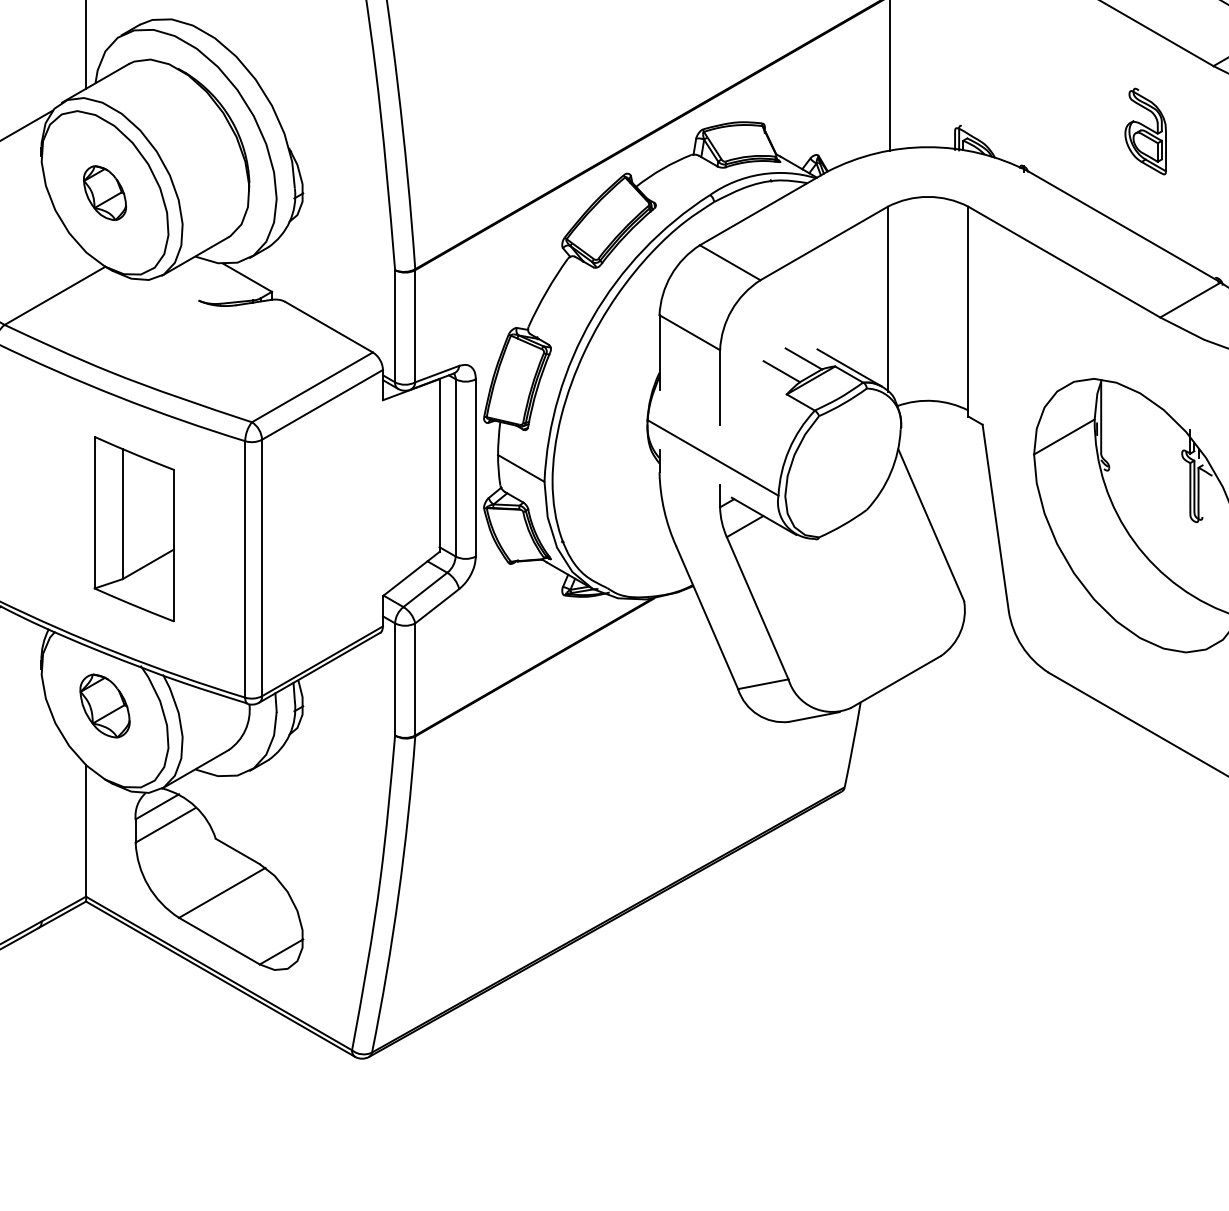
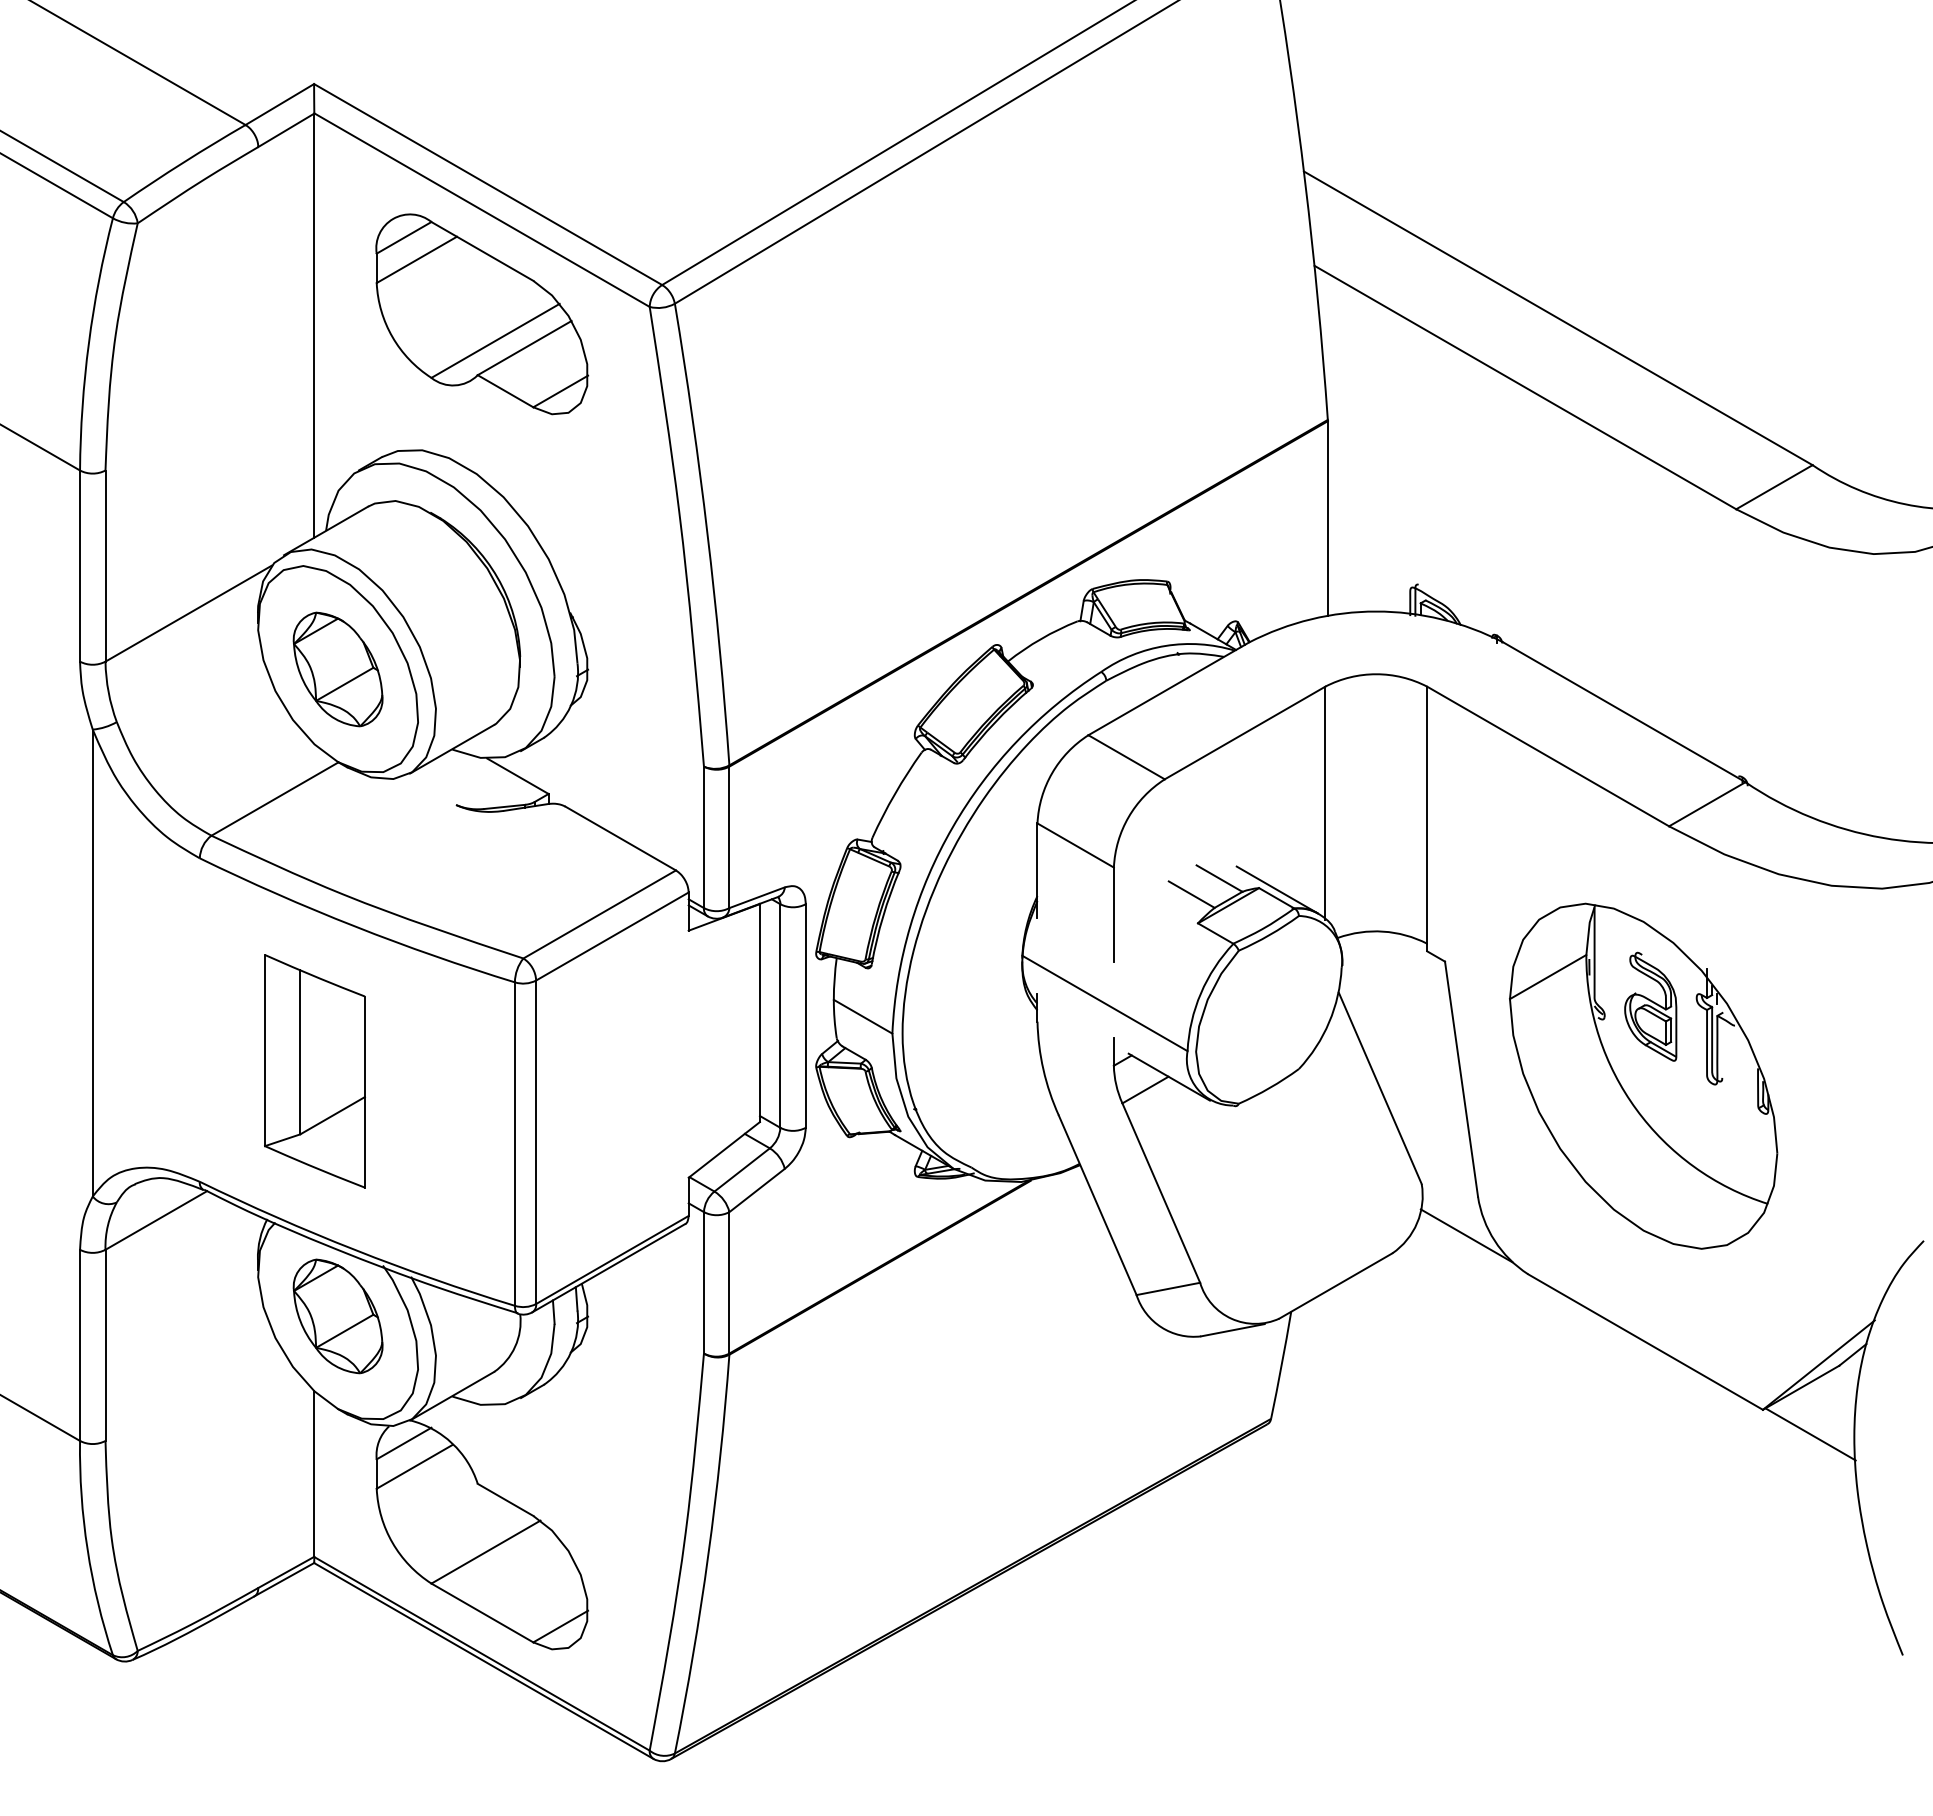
part: (1145, 131) -> (1650, 1006), moved
part: (104, 193) -> (337, 669), size x1.67
part: (133, 529) -> (314, 1071), moved
line: (999, 641) -> (1466, 1235), added
part: (104, 706) -> (337, 1316), size x1.43

